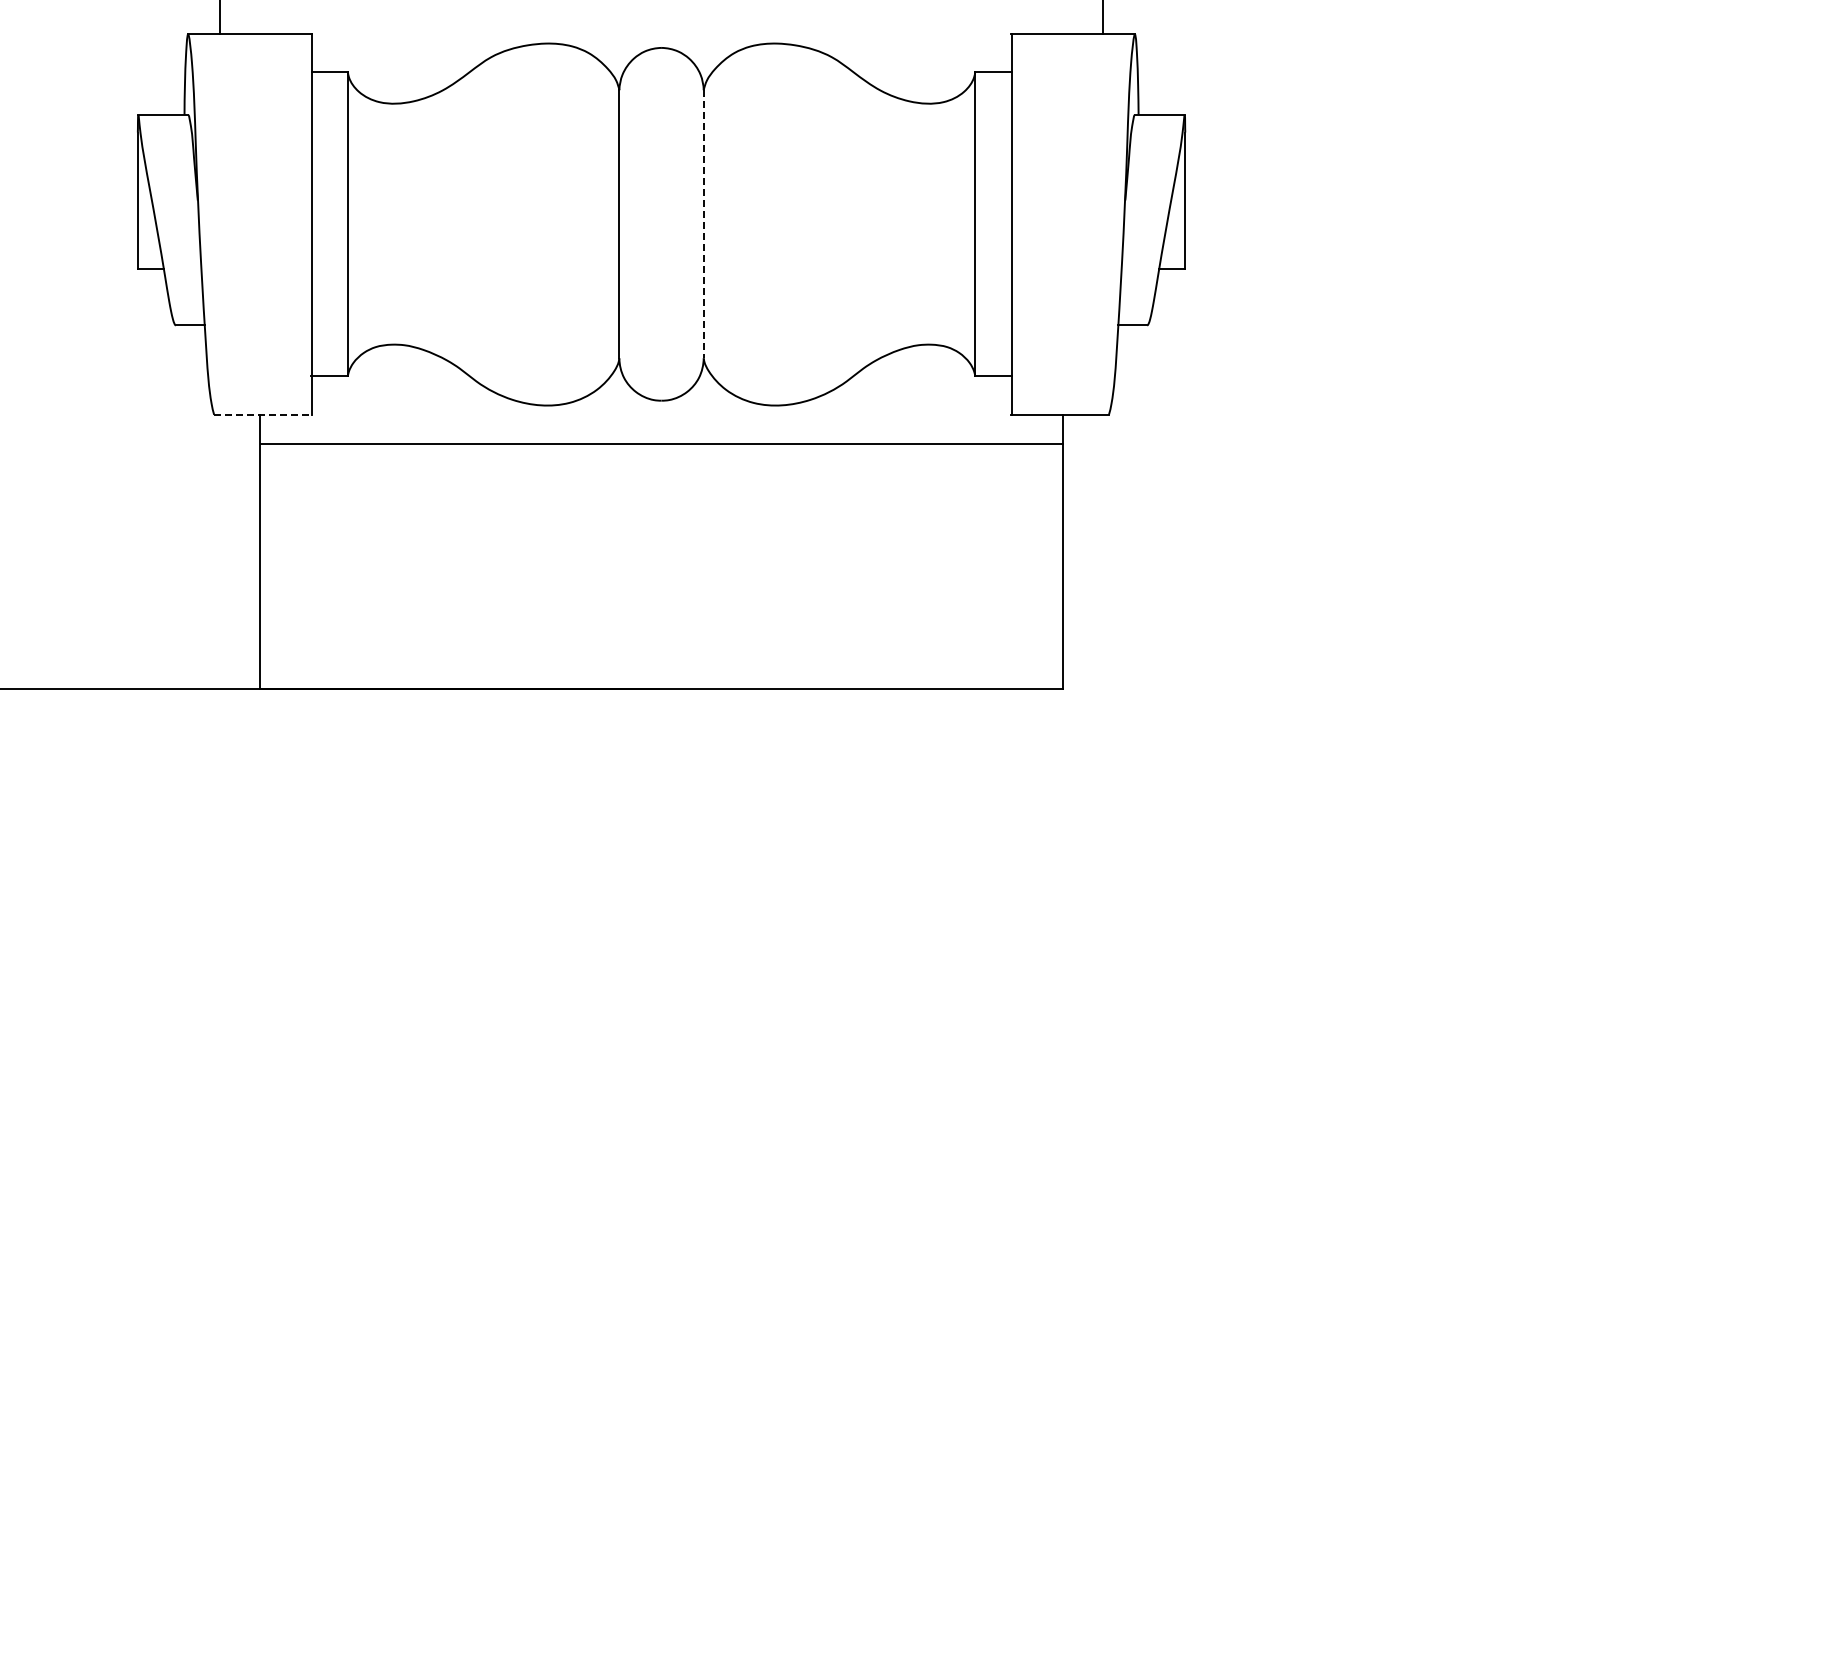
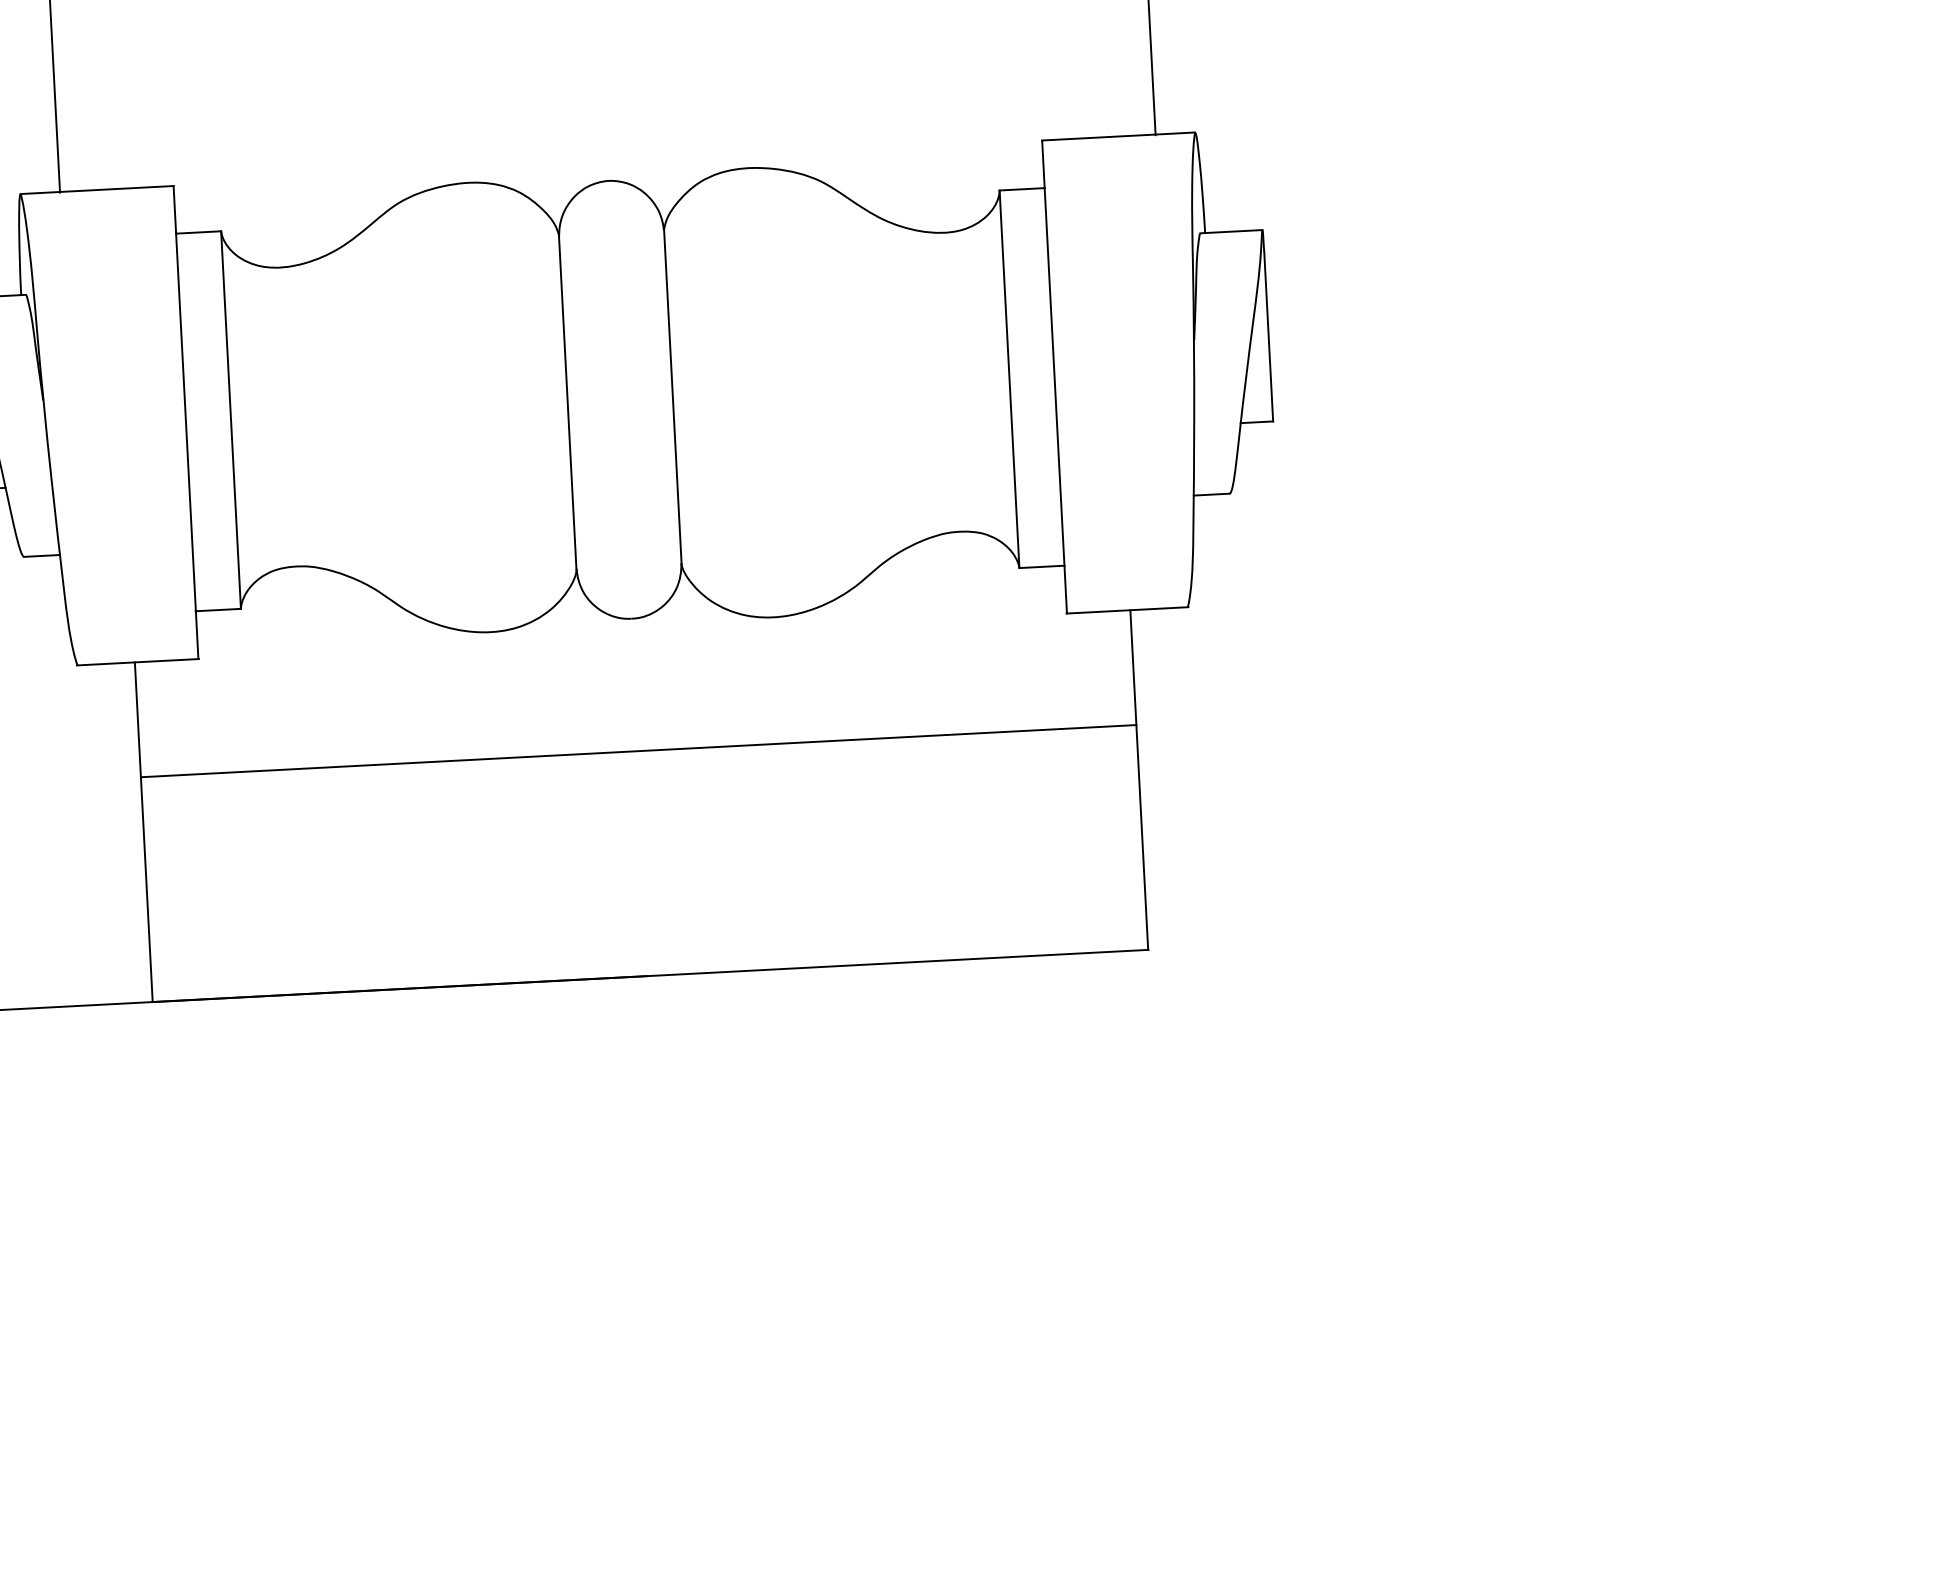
line: (703, 224) -> (672, 397), dashed -> solid
line: (263, 414) -> (138, 661), dashed -> solid
line: (661, 444) -> (638, 751), moved

